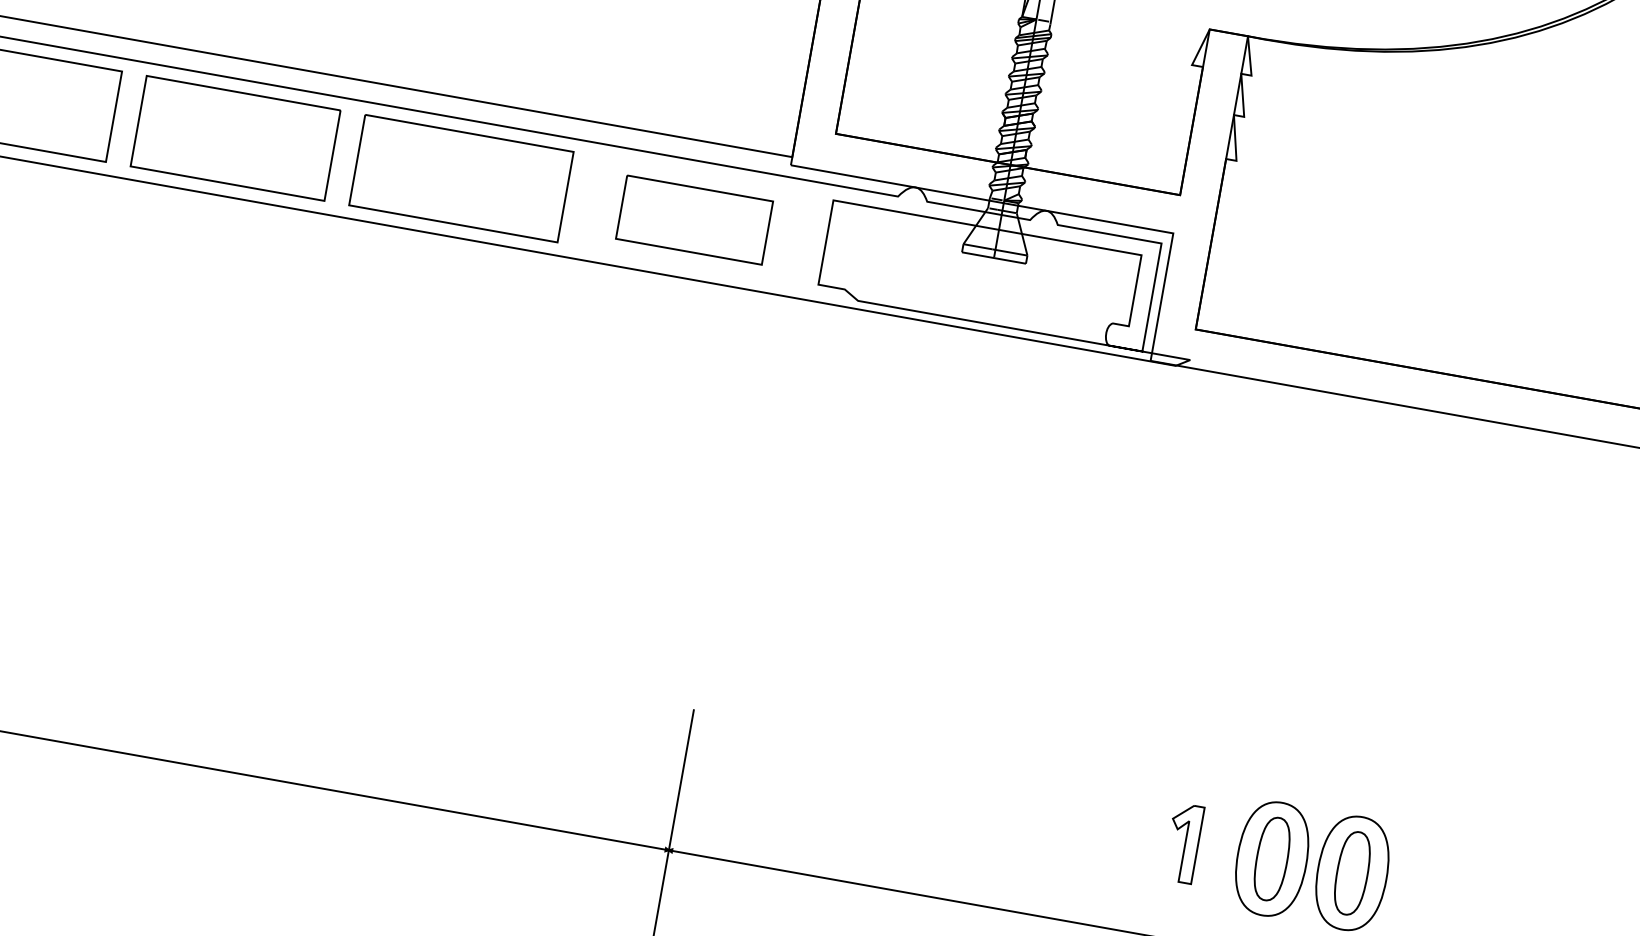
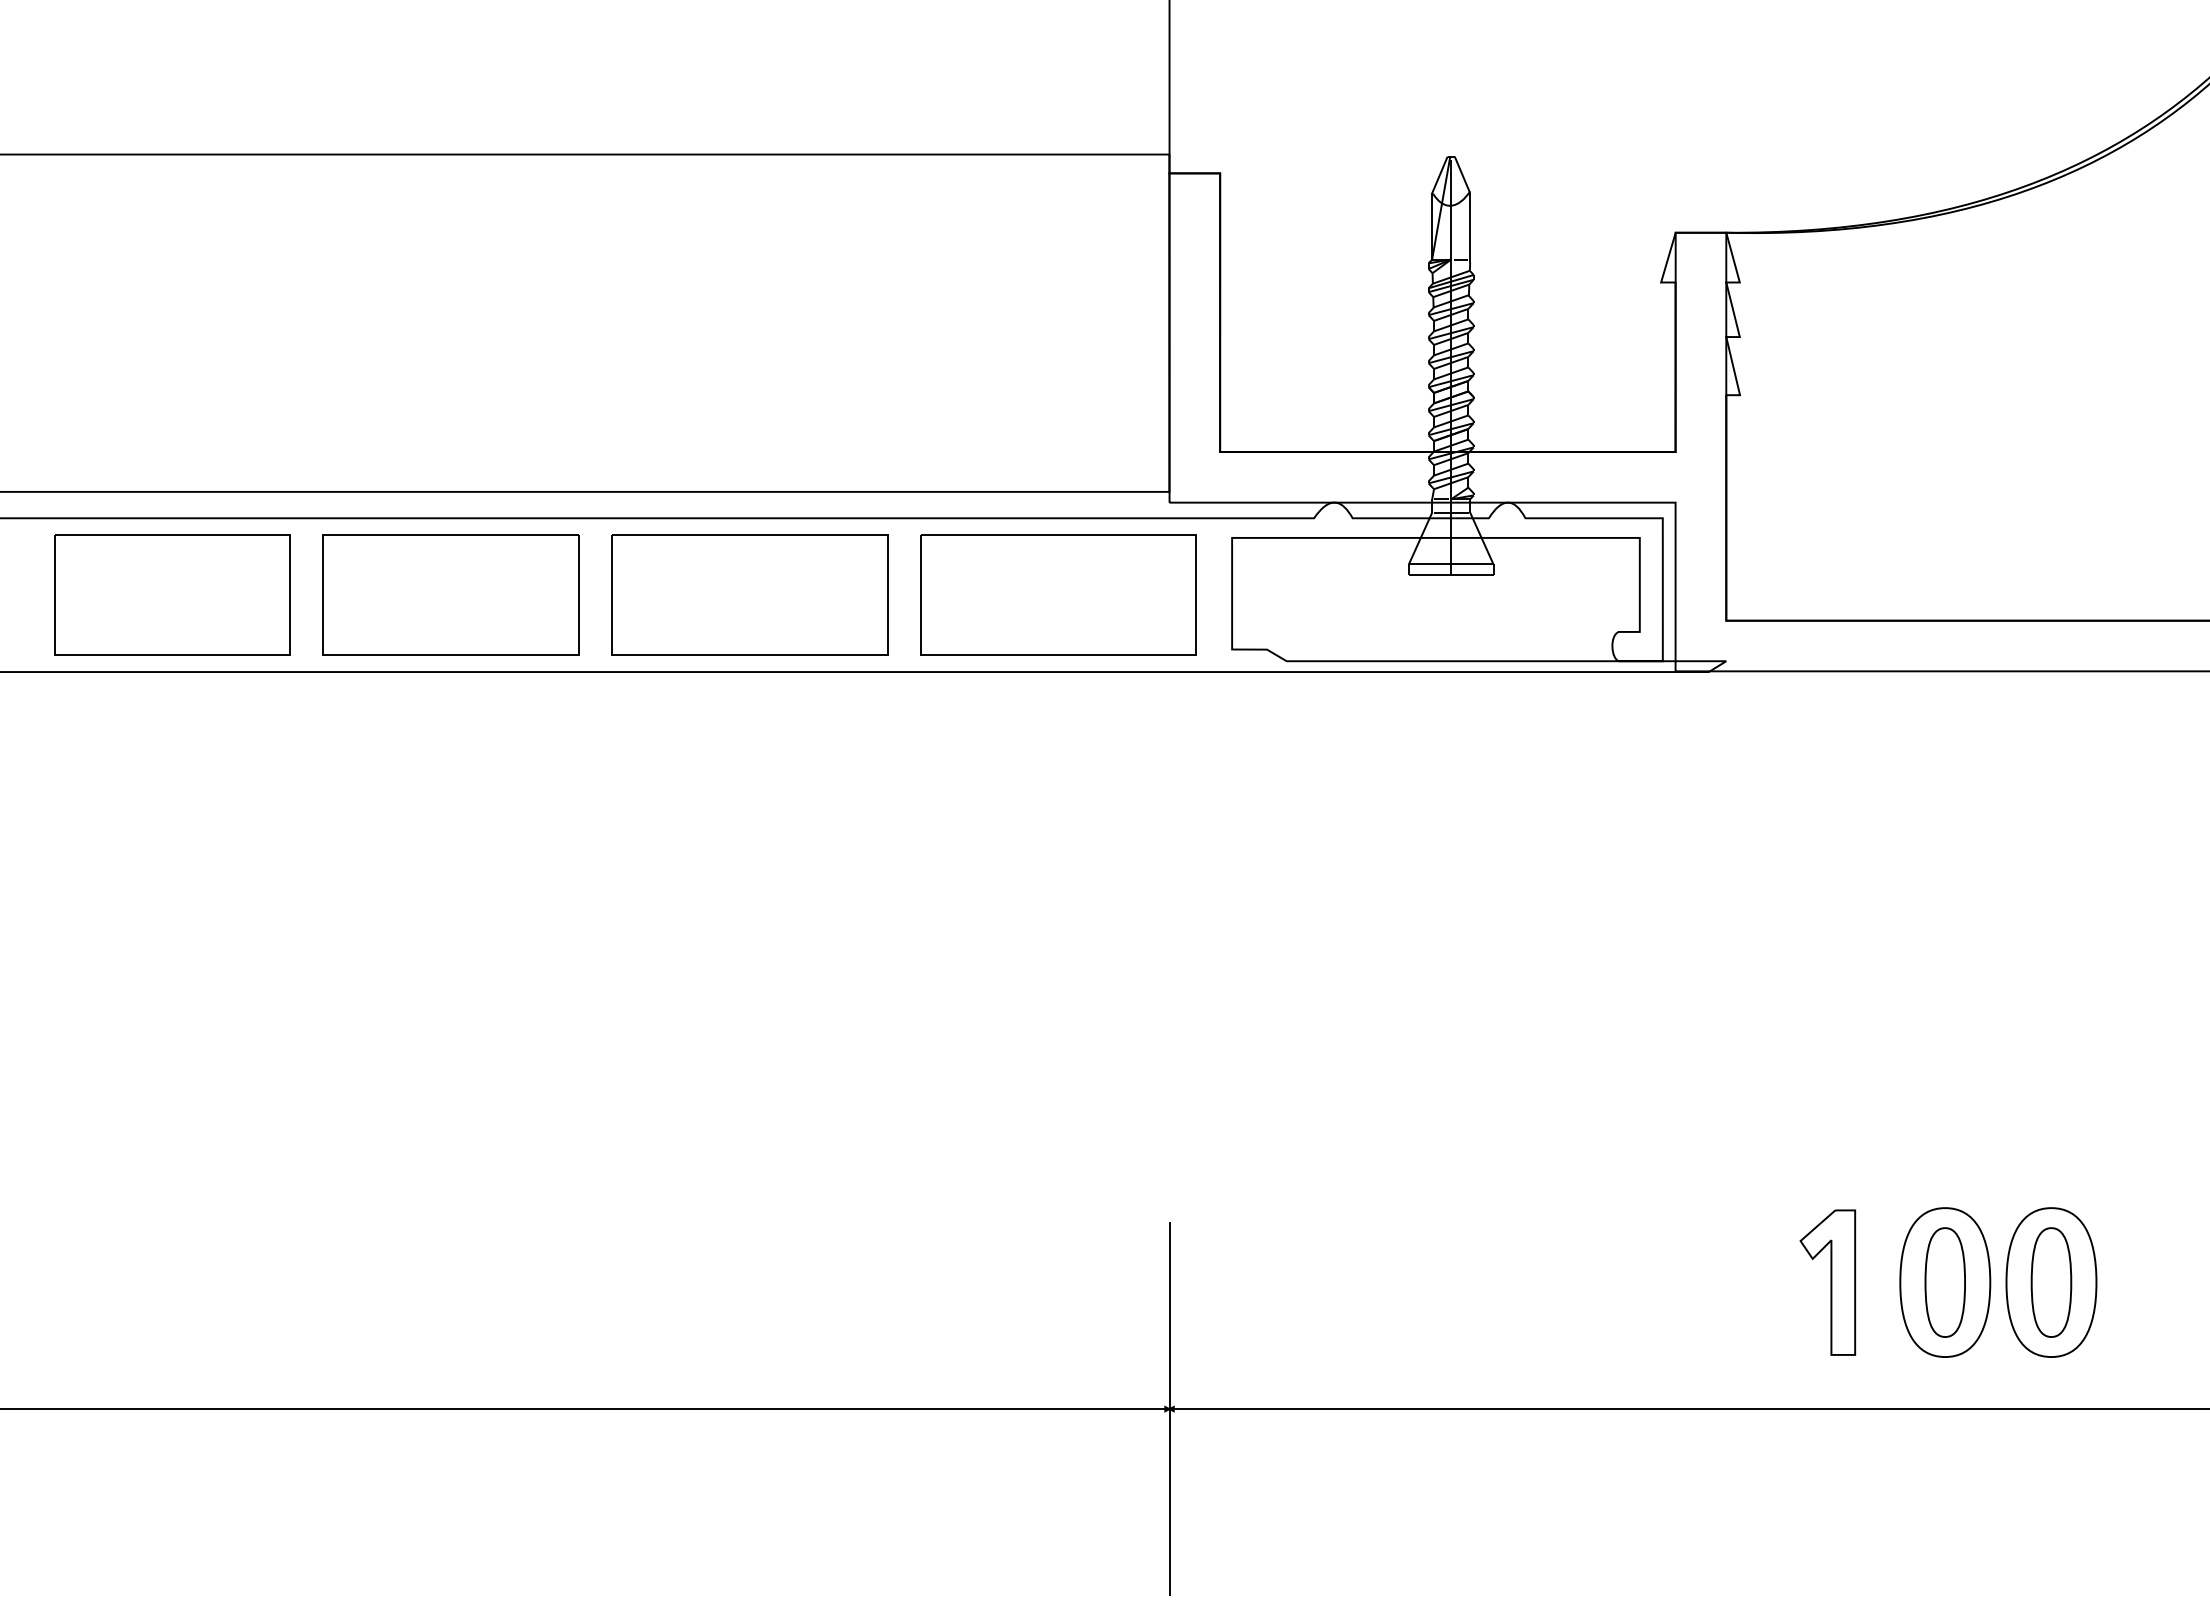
part: (694, 219) -> (1058, 594), size x1.43
part: (1183, 843) -> (1827, 1282), size x1.43

